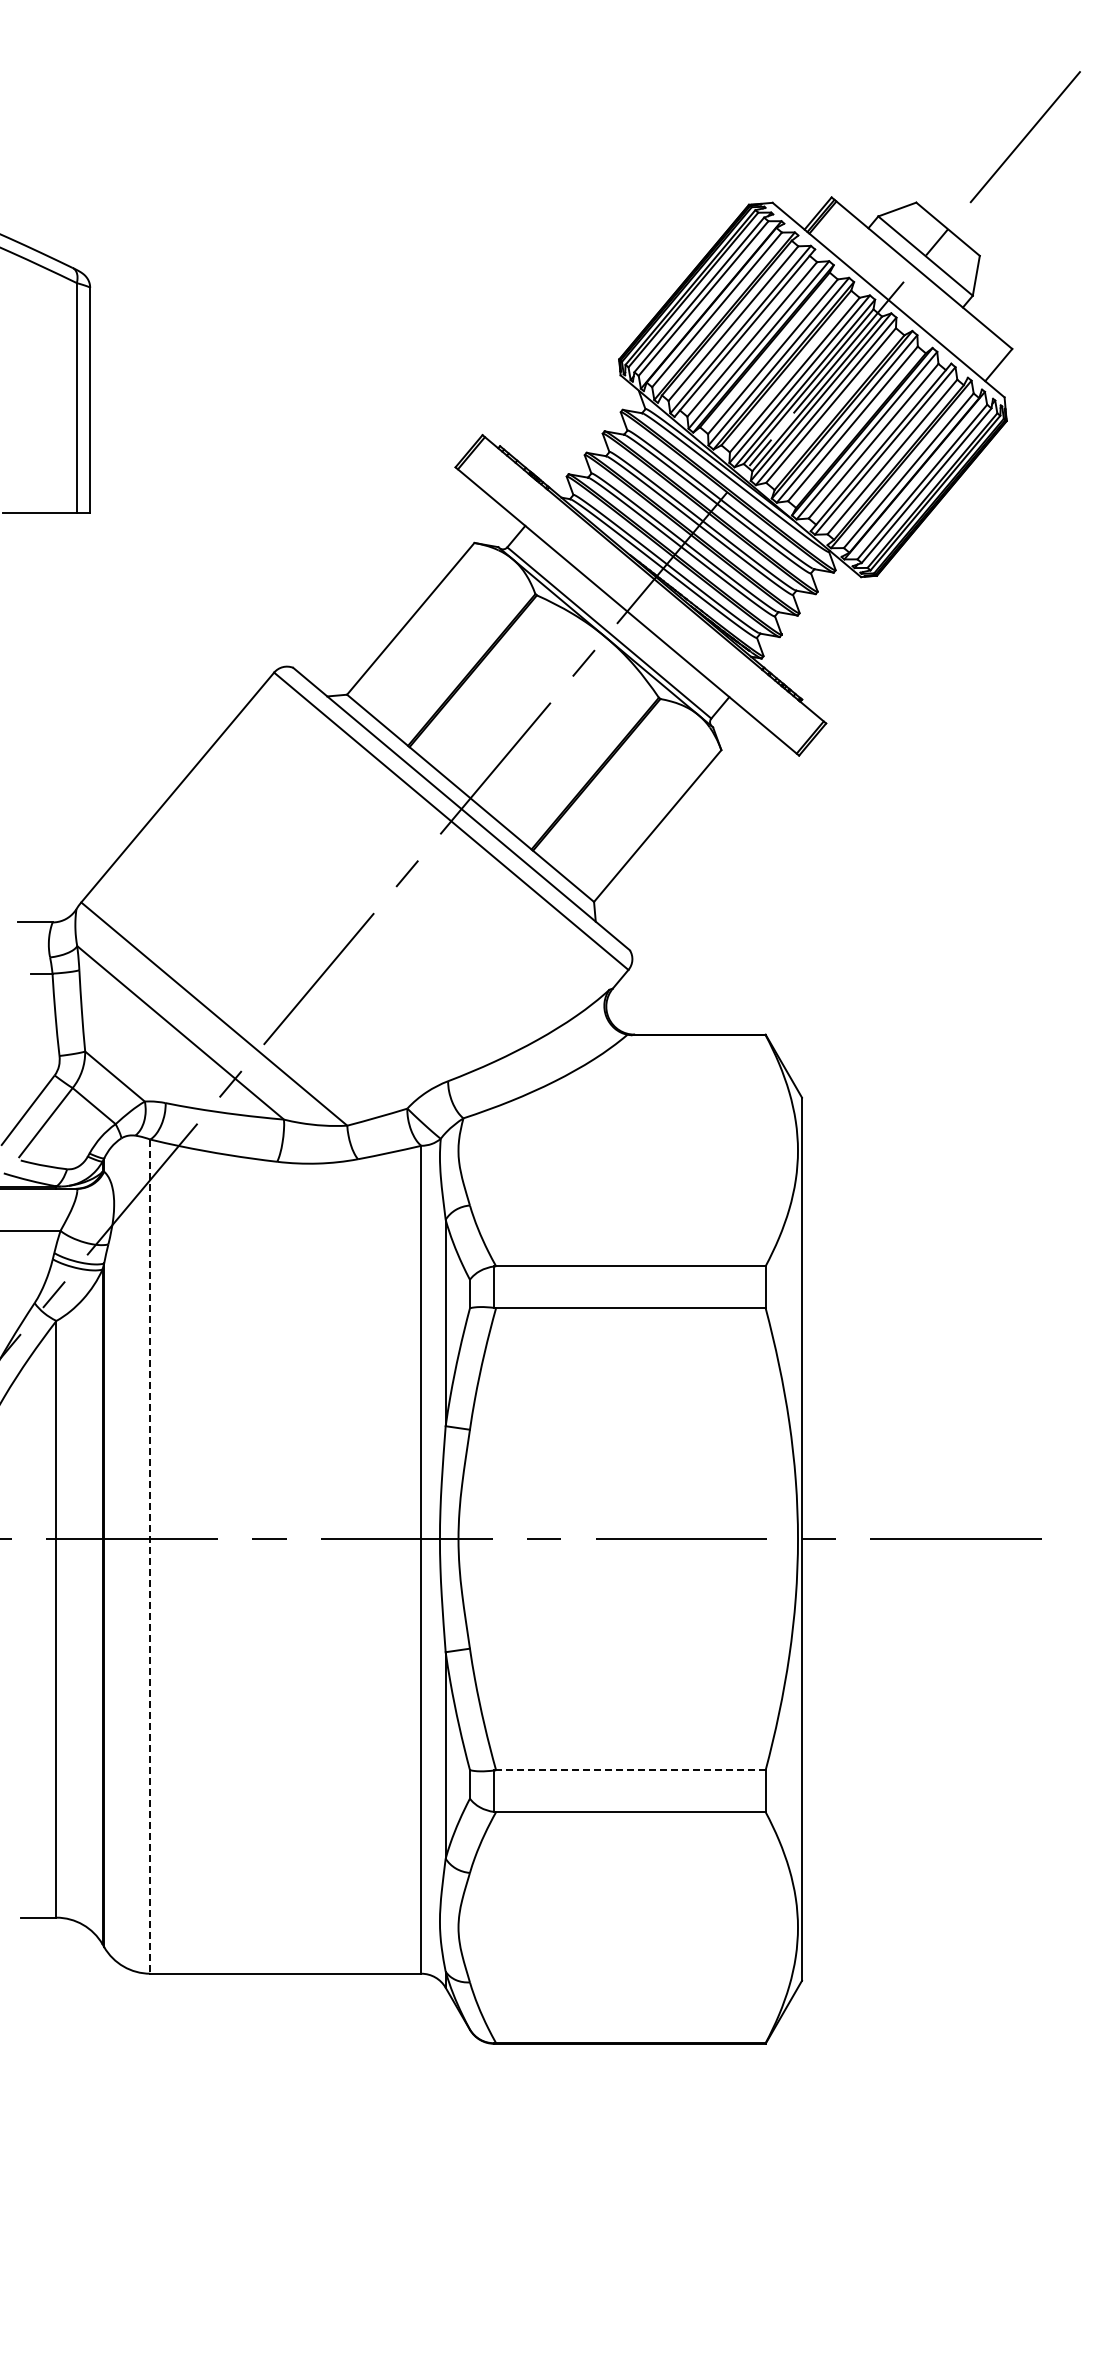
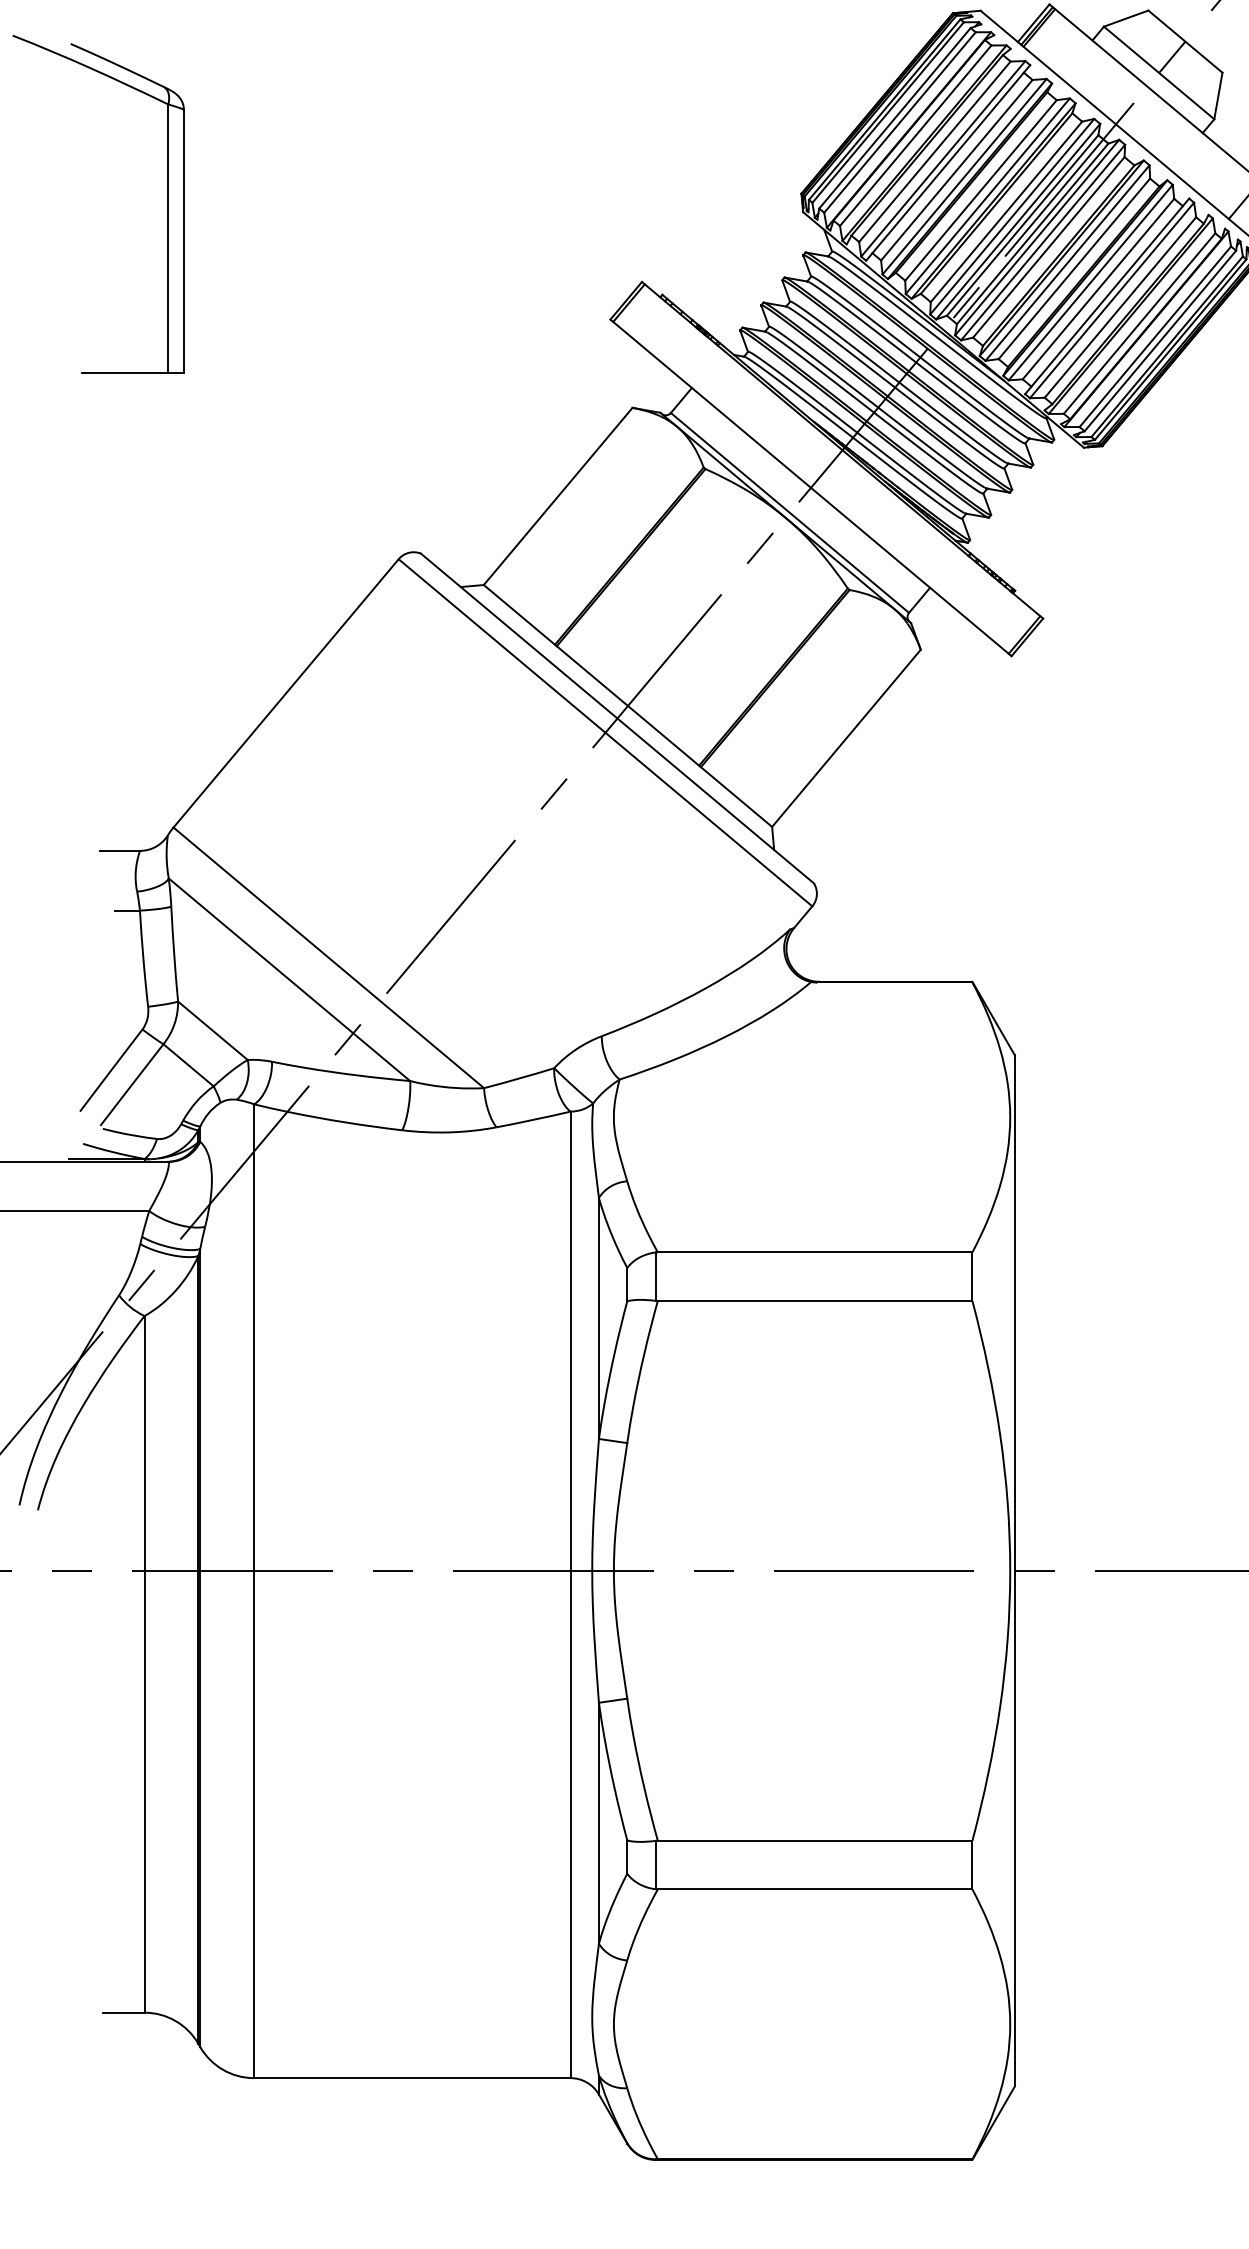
line: (150, 1557) -> (254, 1592), dashed -> solid
line: (630, 1770) -> (814, 1840), dashed -> solid

